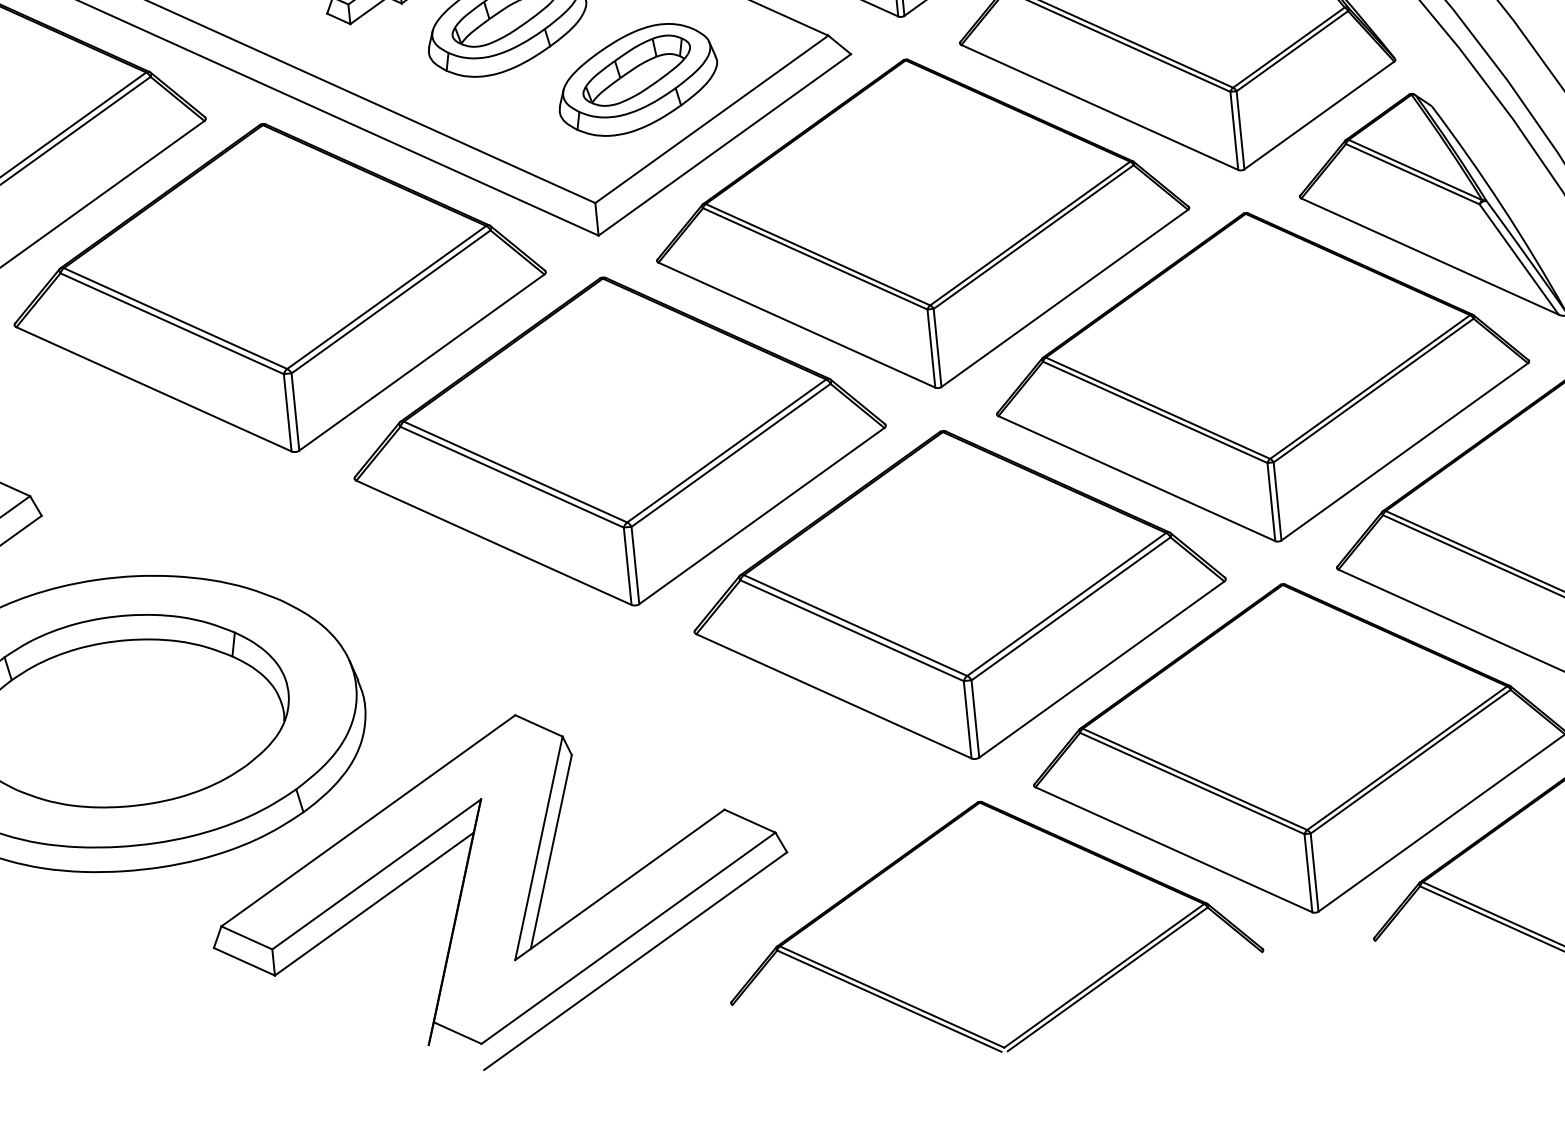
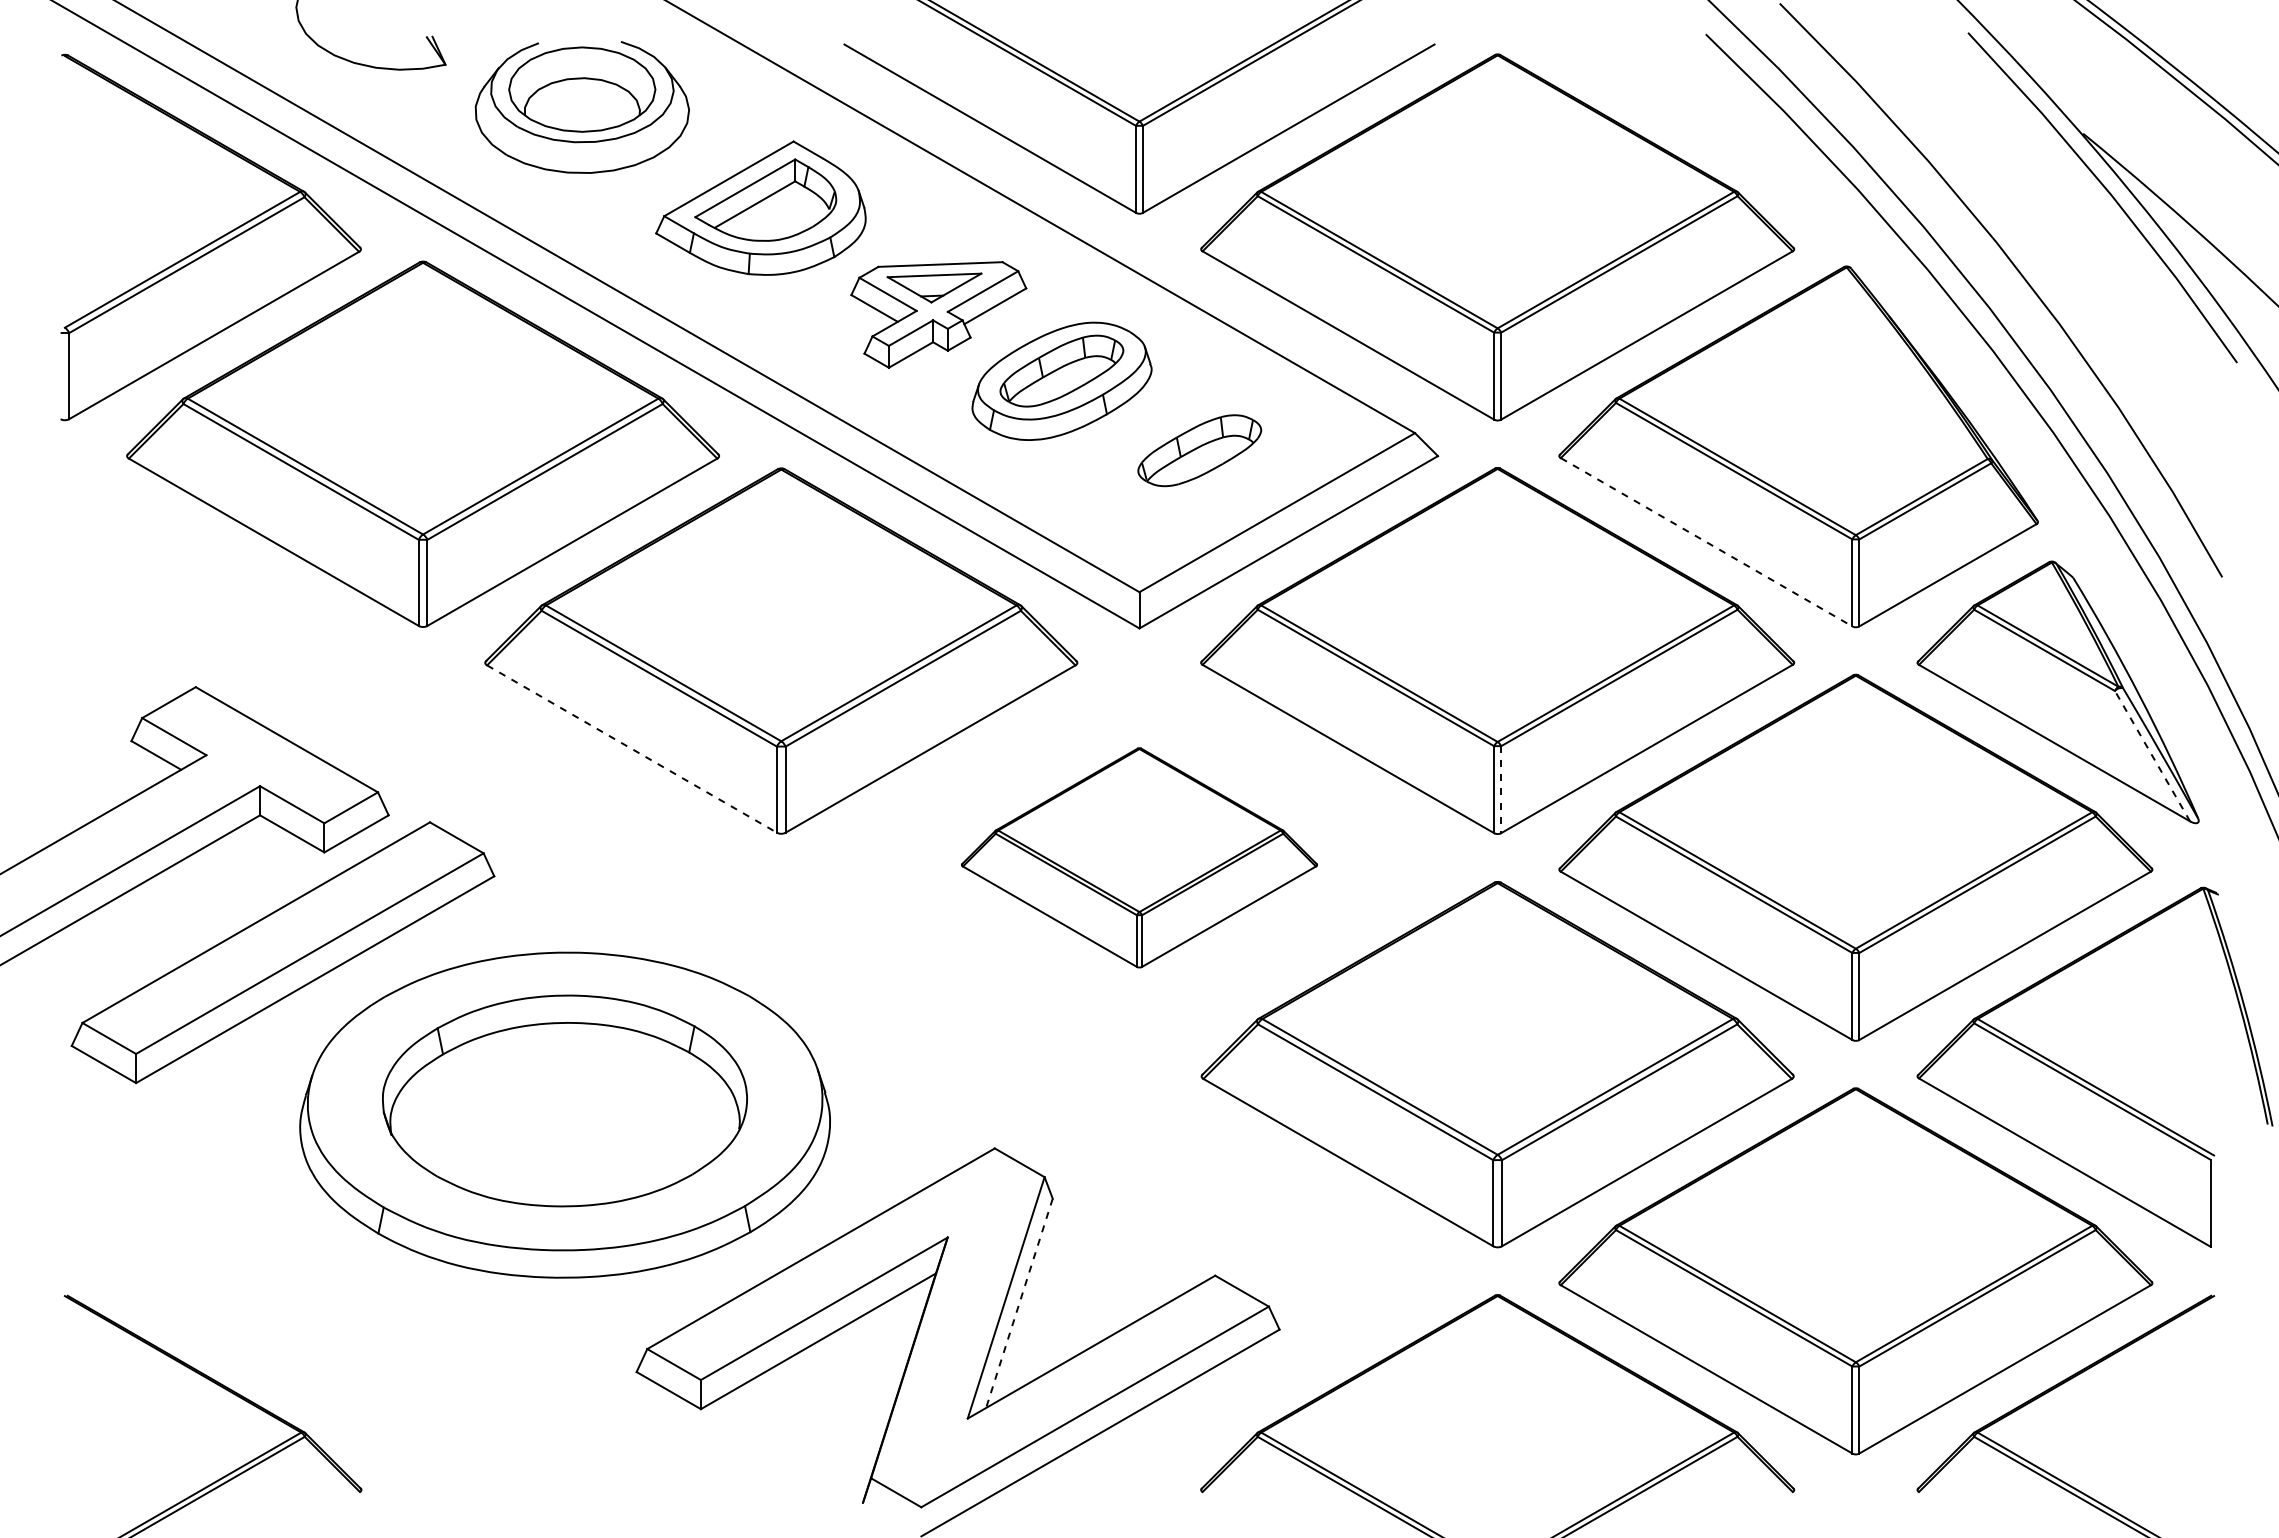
part: (637, 79) -> (1199, 460), removed
line: (1100, 107) -> (1707, 542), solid -> dashed
line: (1519, 258) -> (2152, 755), solid -> dashed
line: (937, 348) -> (1501, 790), solid -> dashed
line: (154, 389) -> (632, 749), solid -> dashed
part: (619, 441) -> (1139, 857), size x0.6
line: (551, 852) -> (1019, 1303), solid -> dashed

